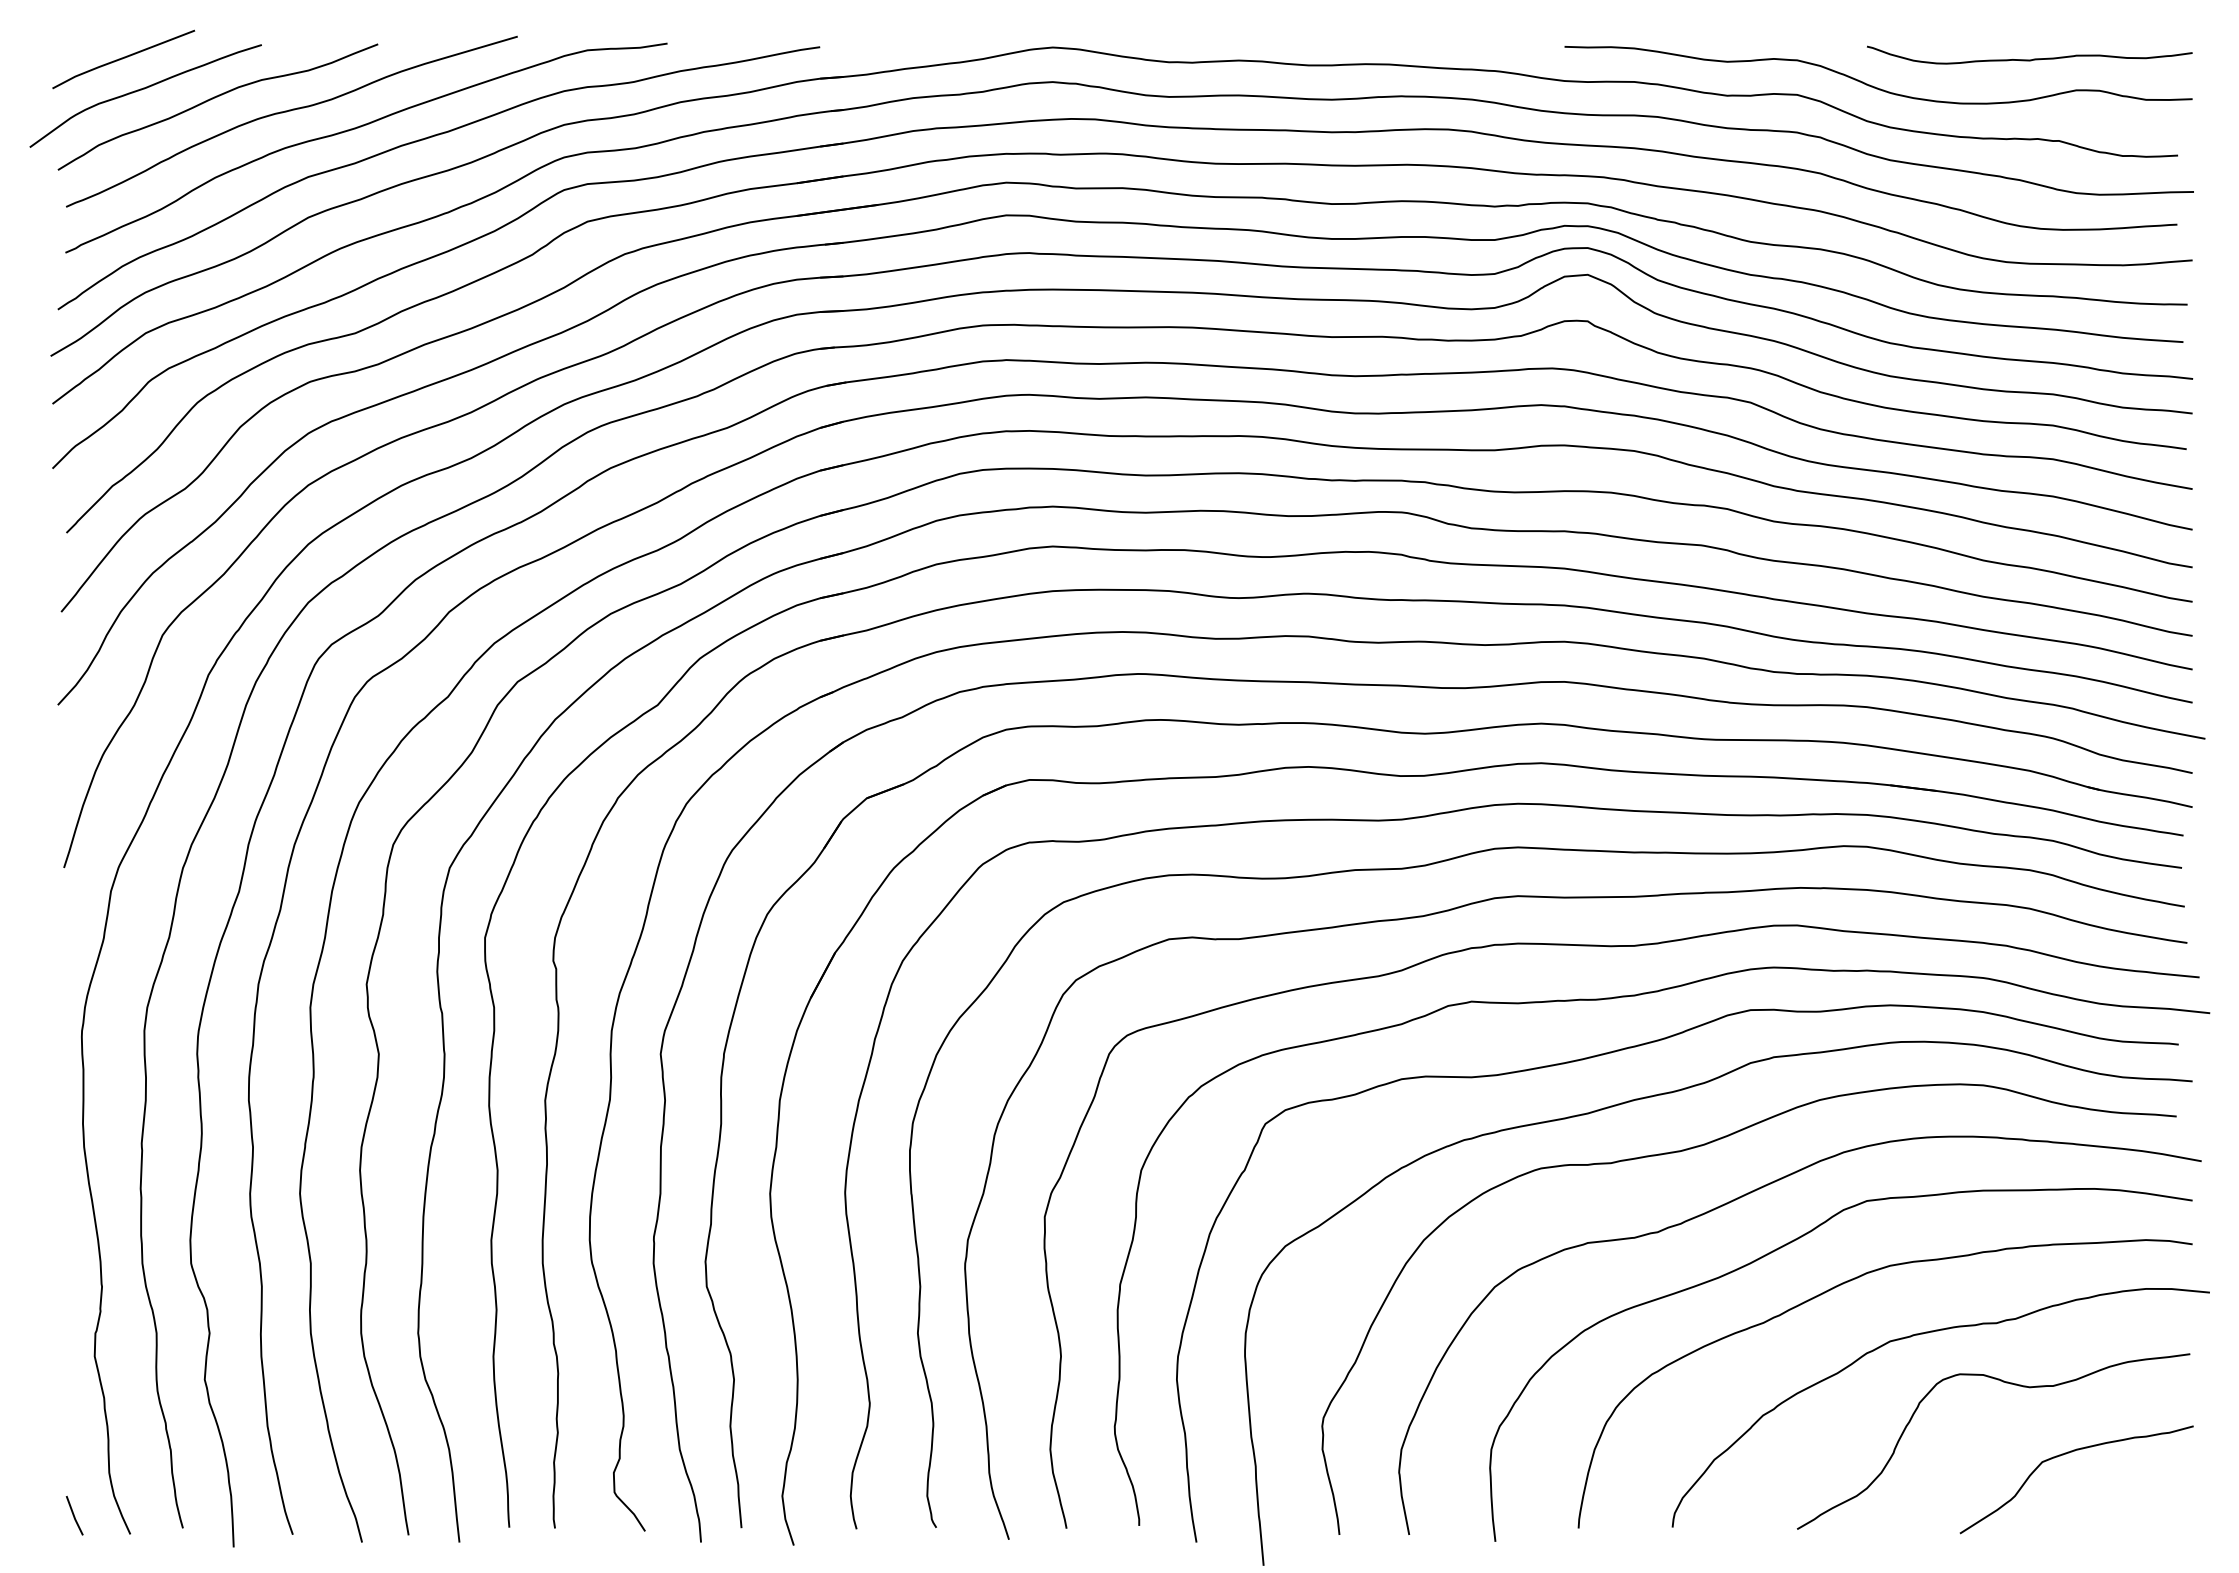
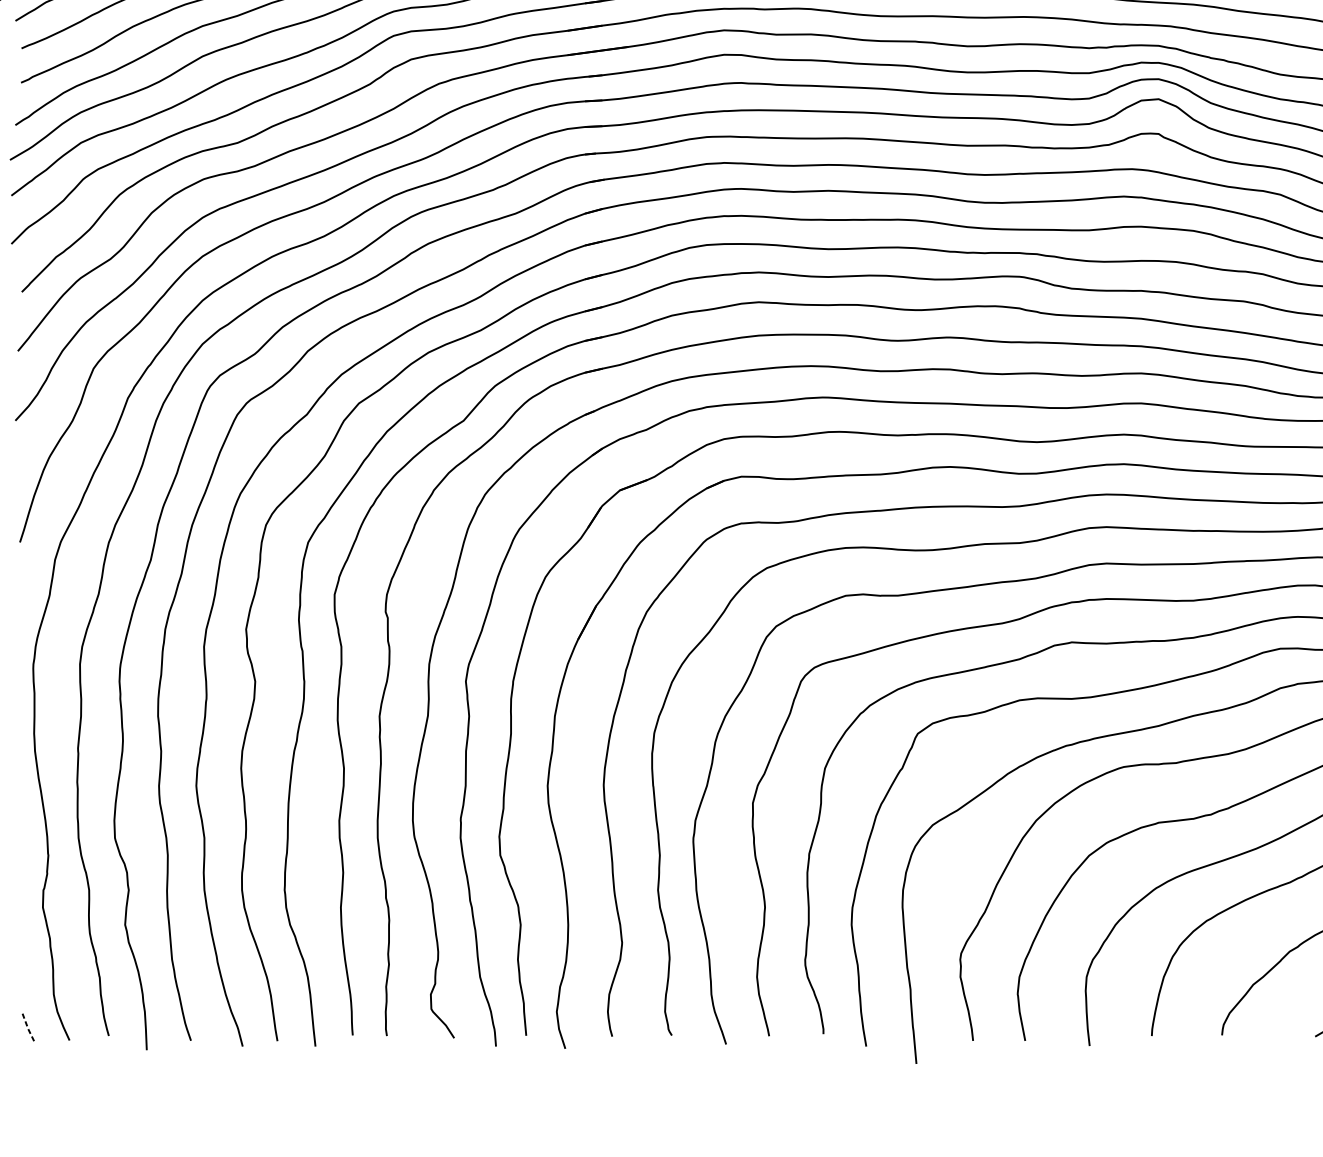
line: (74, 1516) -> (27, 1027), solid -> dashed

